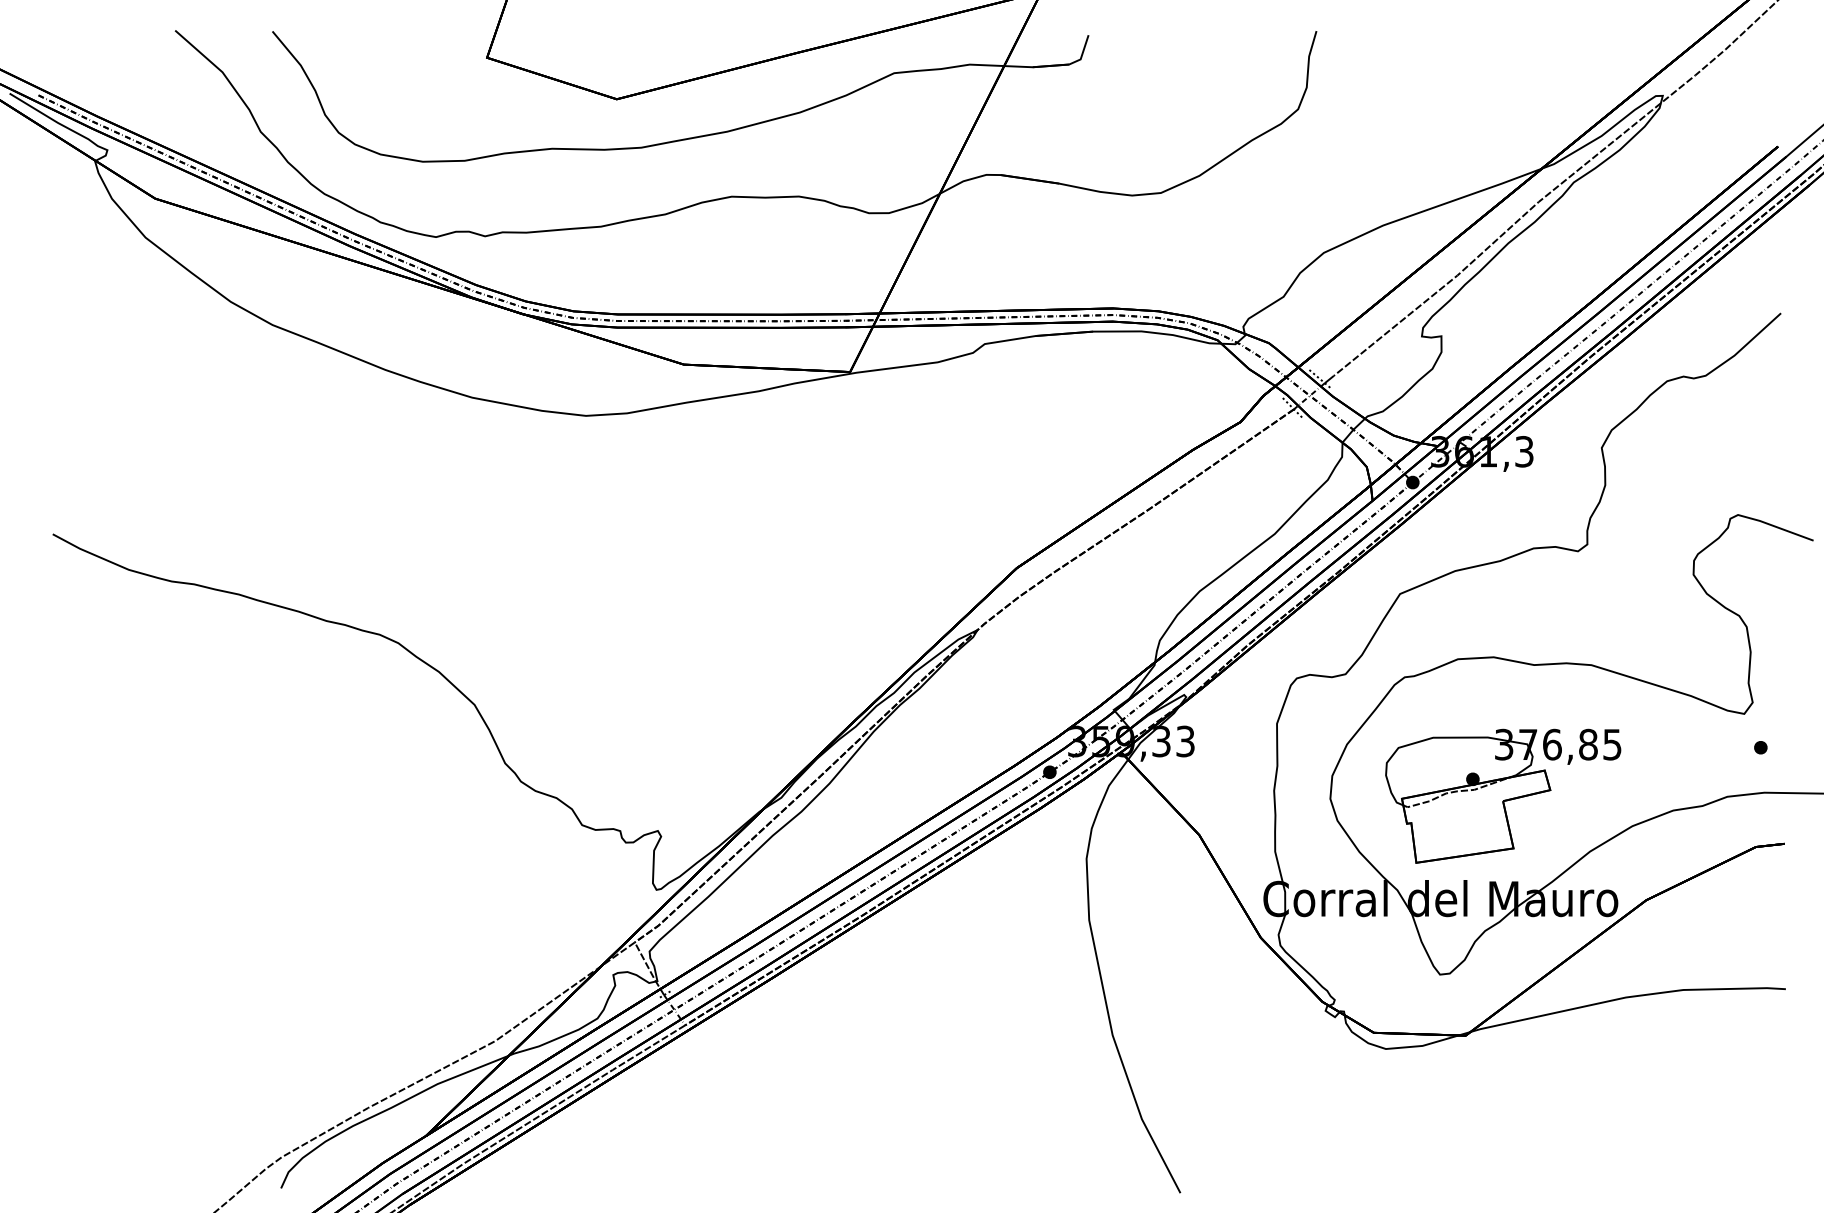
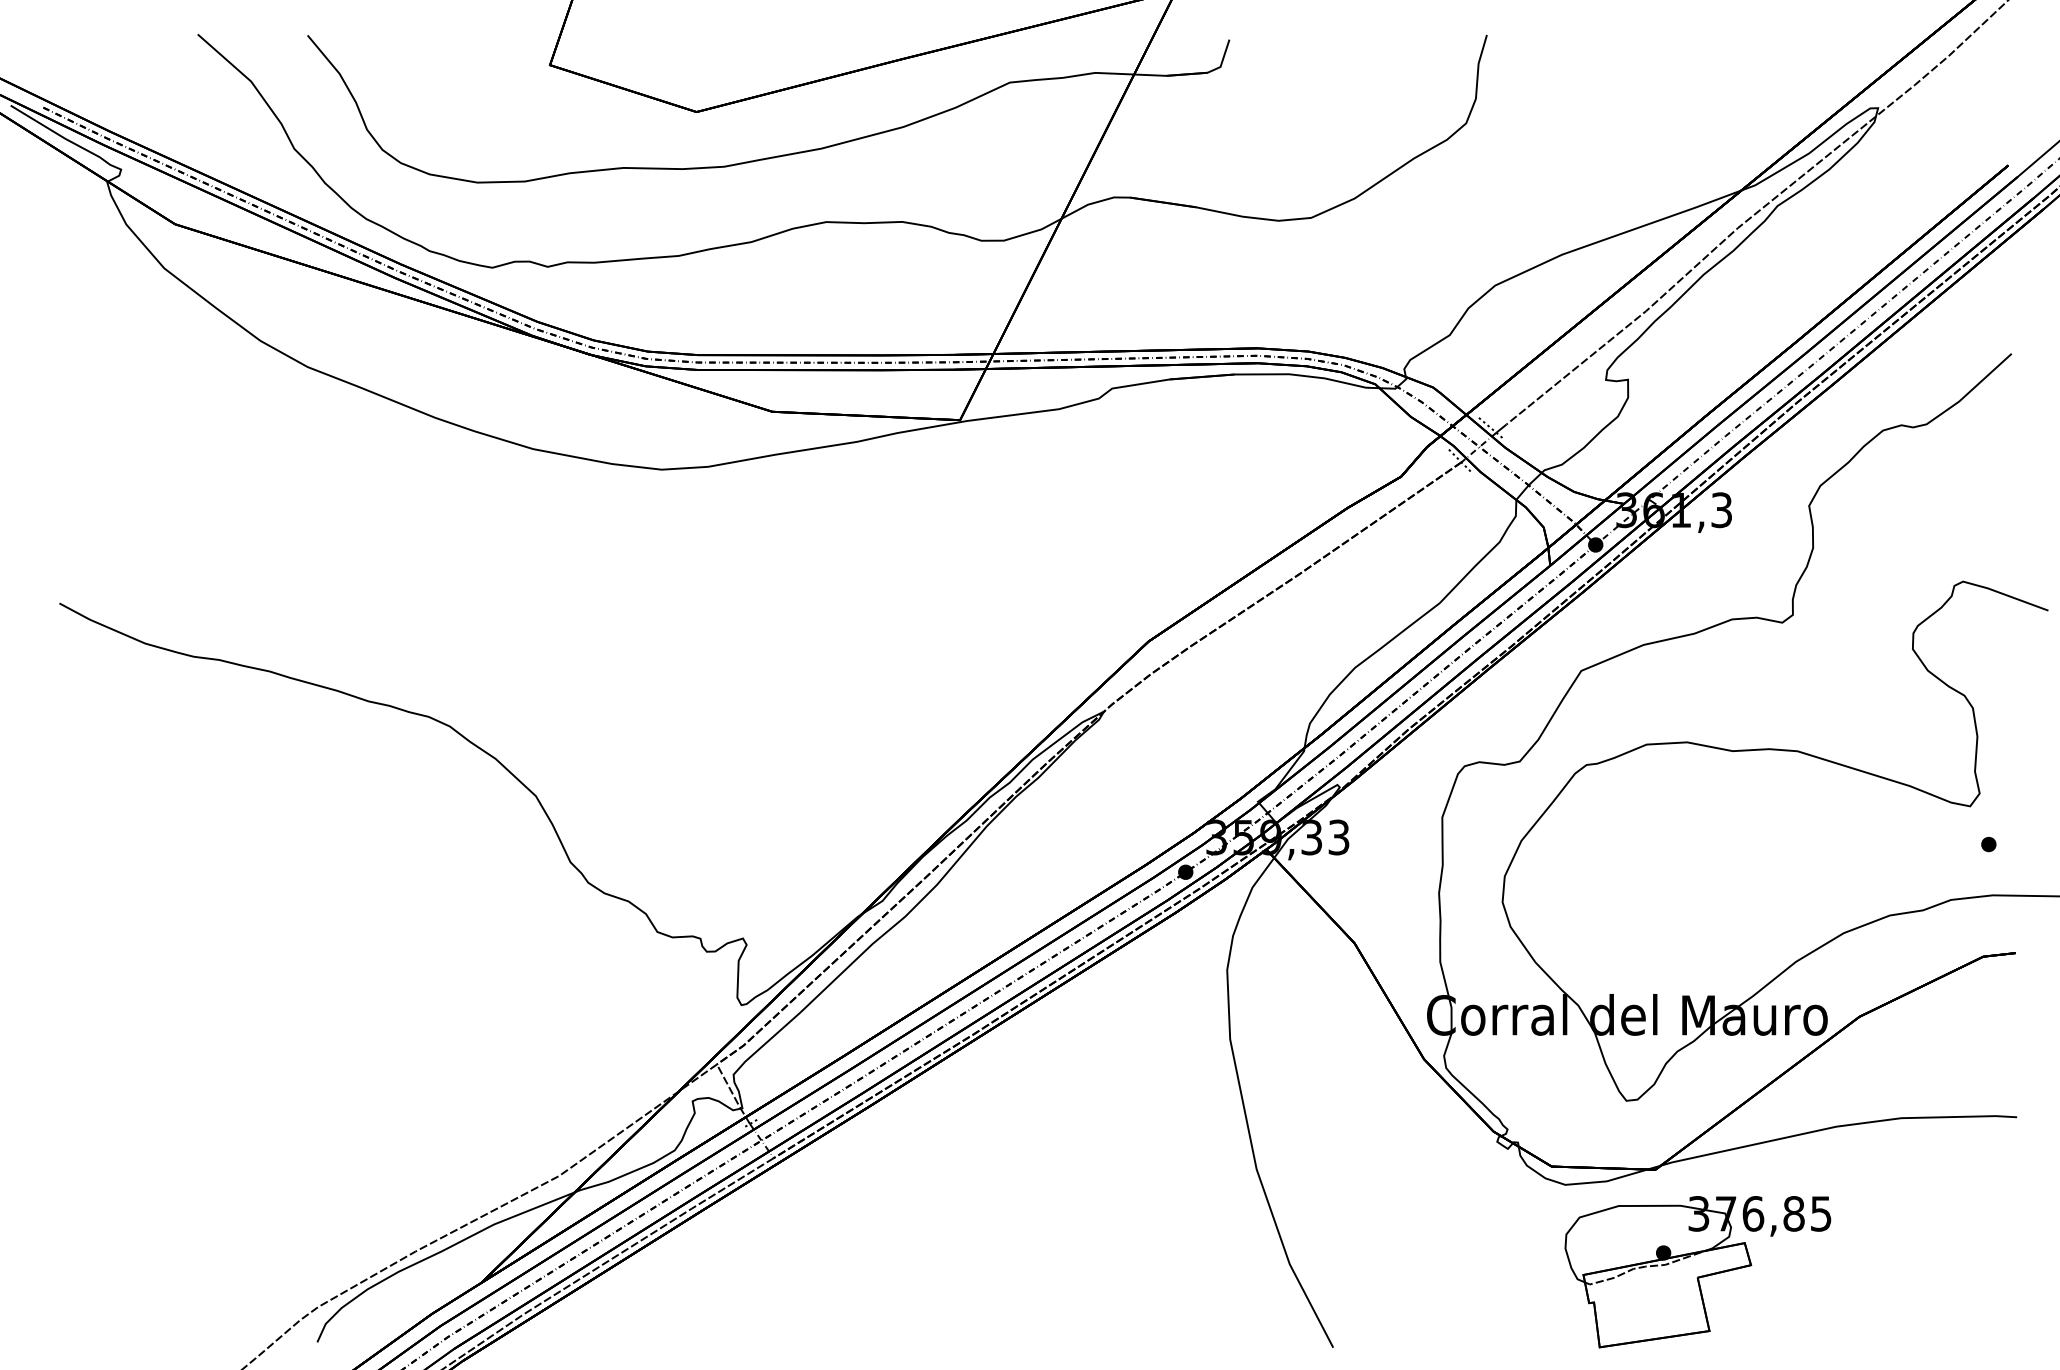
part: (1503, 795) -> (1698, 1271), moved

